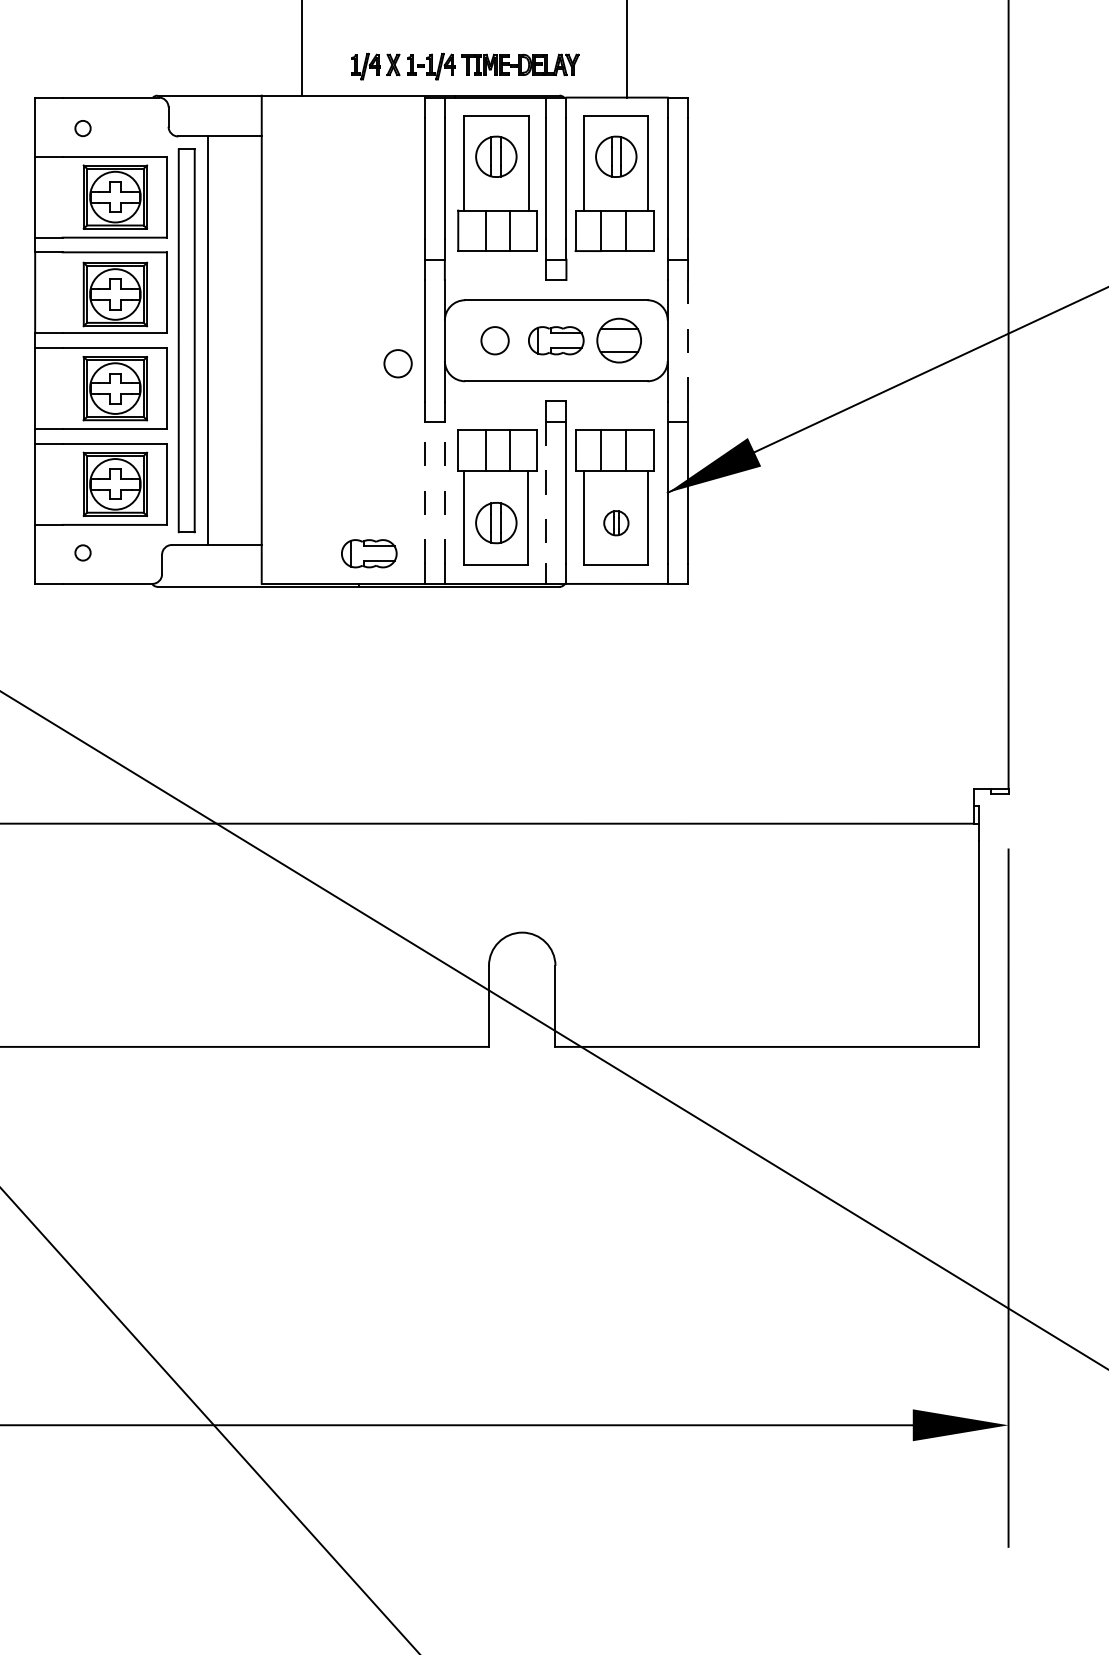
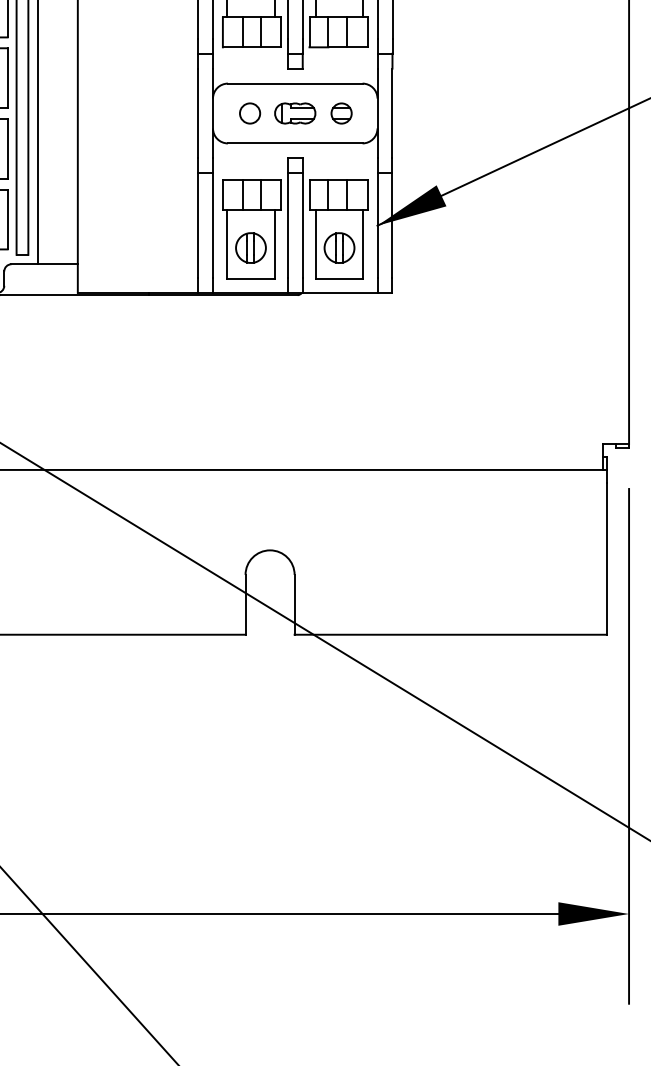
part: (618, 340) -> (341, 113), size x0.62
line: (688, 340) -> (392, 113), dashed -> solid
circle: (397, 363) -> (178, 130), removed
line: (424, 492) -> (197, 225), dashed -> solid
line: (444, 492) -> (212, 225), dashed -> solid
line: (546, 492) -> (288, 225), dashed -> solid
part: (616, 523) -> (339, 248), size x1.67
part: (369, 553) -> (157, 270), removed

